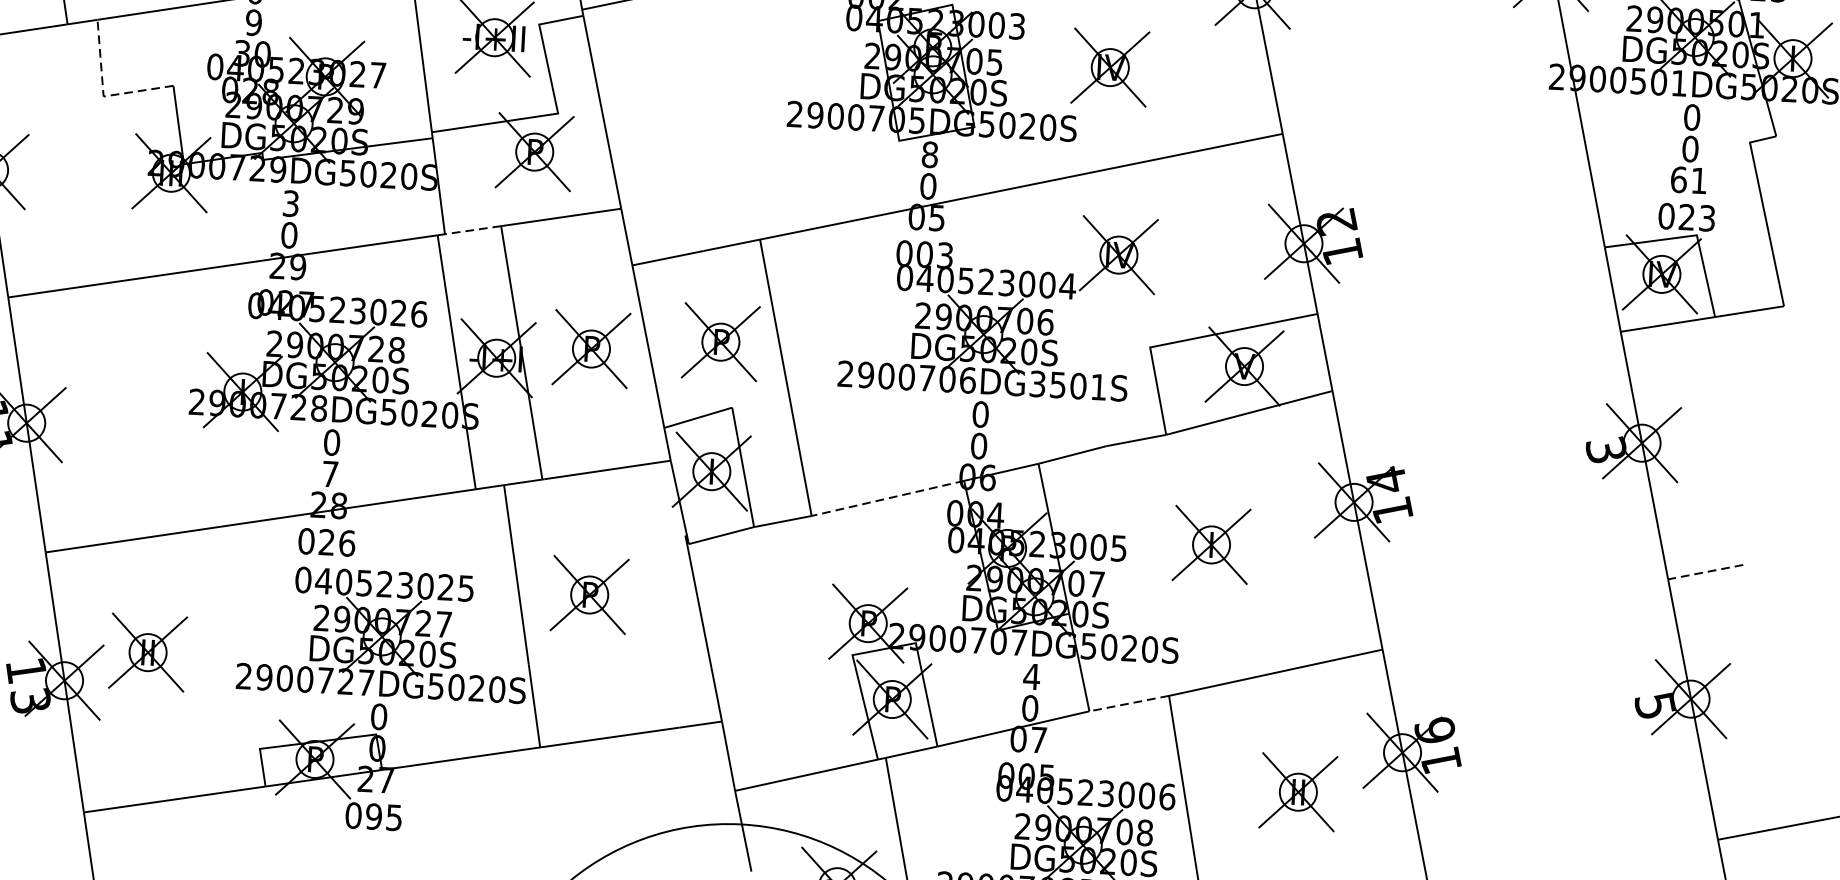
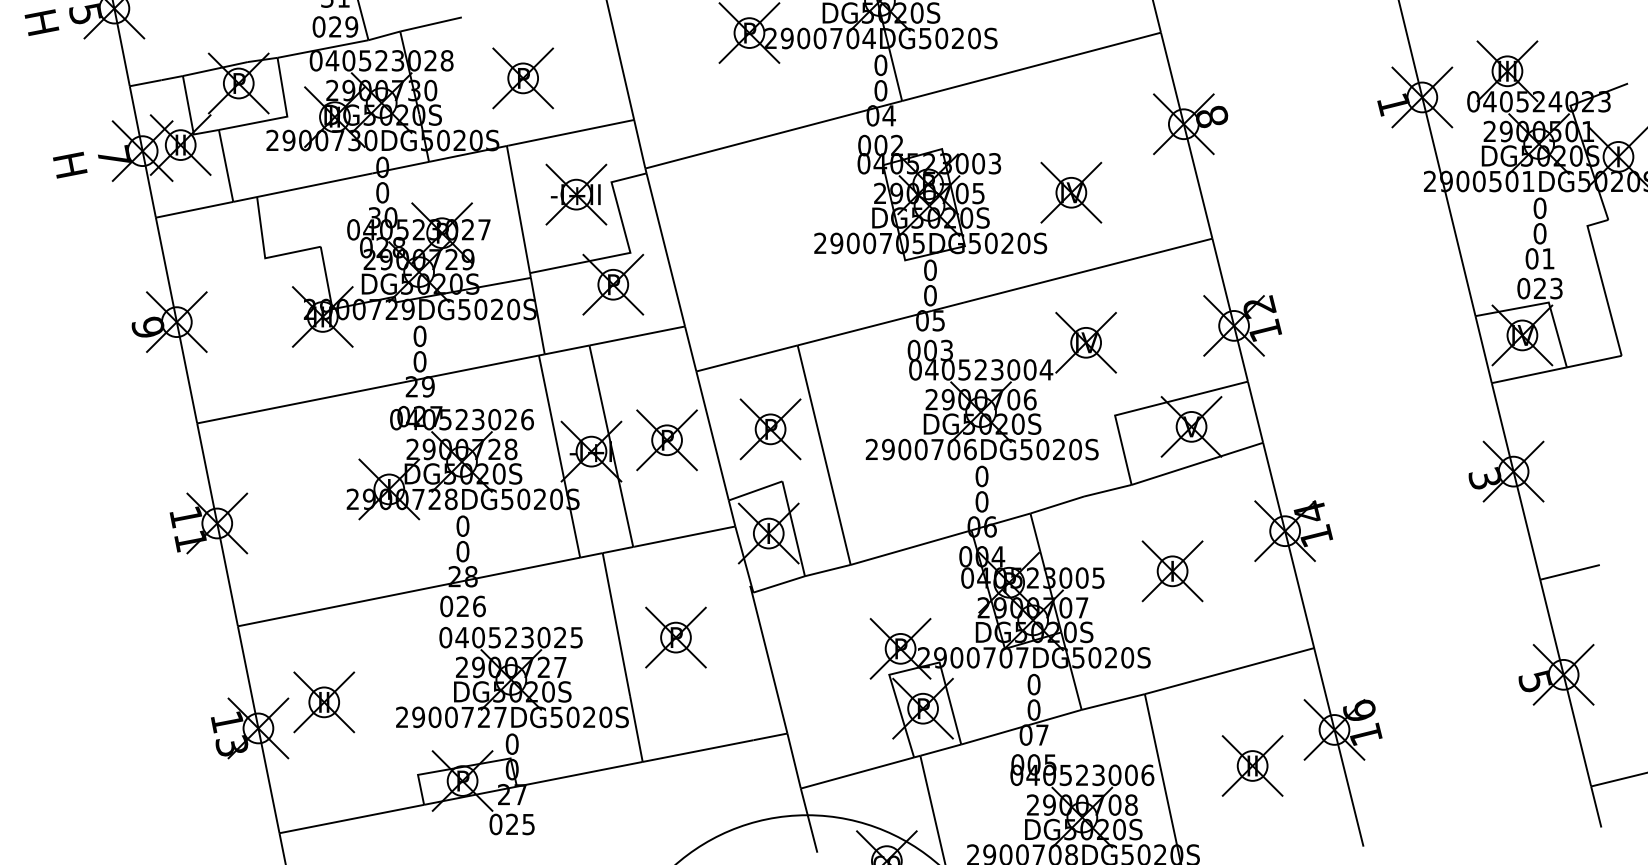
text: (253, 22) -> (382, 192), 9 -> 0
line: (102, 94) -> (264, 256), dashed -> solid
text: (930, 153) -> (930, 269), 8 -> 0
text: (1678, 179) -> (1531, 258), 61 -> 01
text: (290, 203) -> (419, 336), 3 -> 0
line: (473, 229) -> (567, 349), dashed -> solid
text: (1068, 385) -> (1051, 449), 2900706DG3501S -> 2900706DG5020S
text: (329, 474) -> (462, 551), 7 -> 0
line: (888, 498) -> (911, 547), dashed -> solid
line: (1706, 572) -> (1570, 572), dashed -> solid
text: (1031, 676) -> (1033, 684), 4 -> 0
line: (1129, 704) -> (1113, 702), dashed -> solid
text: (372, 816) -> (511, 824), 095 -> 025

